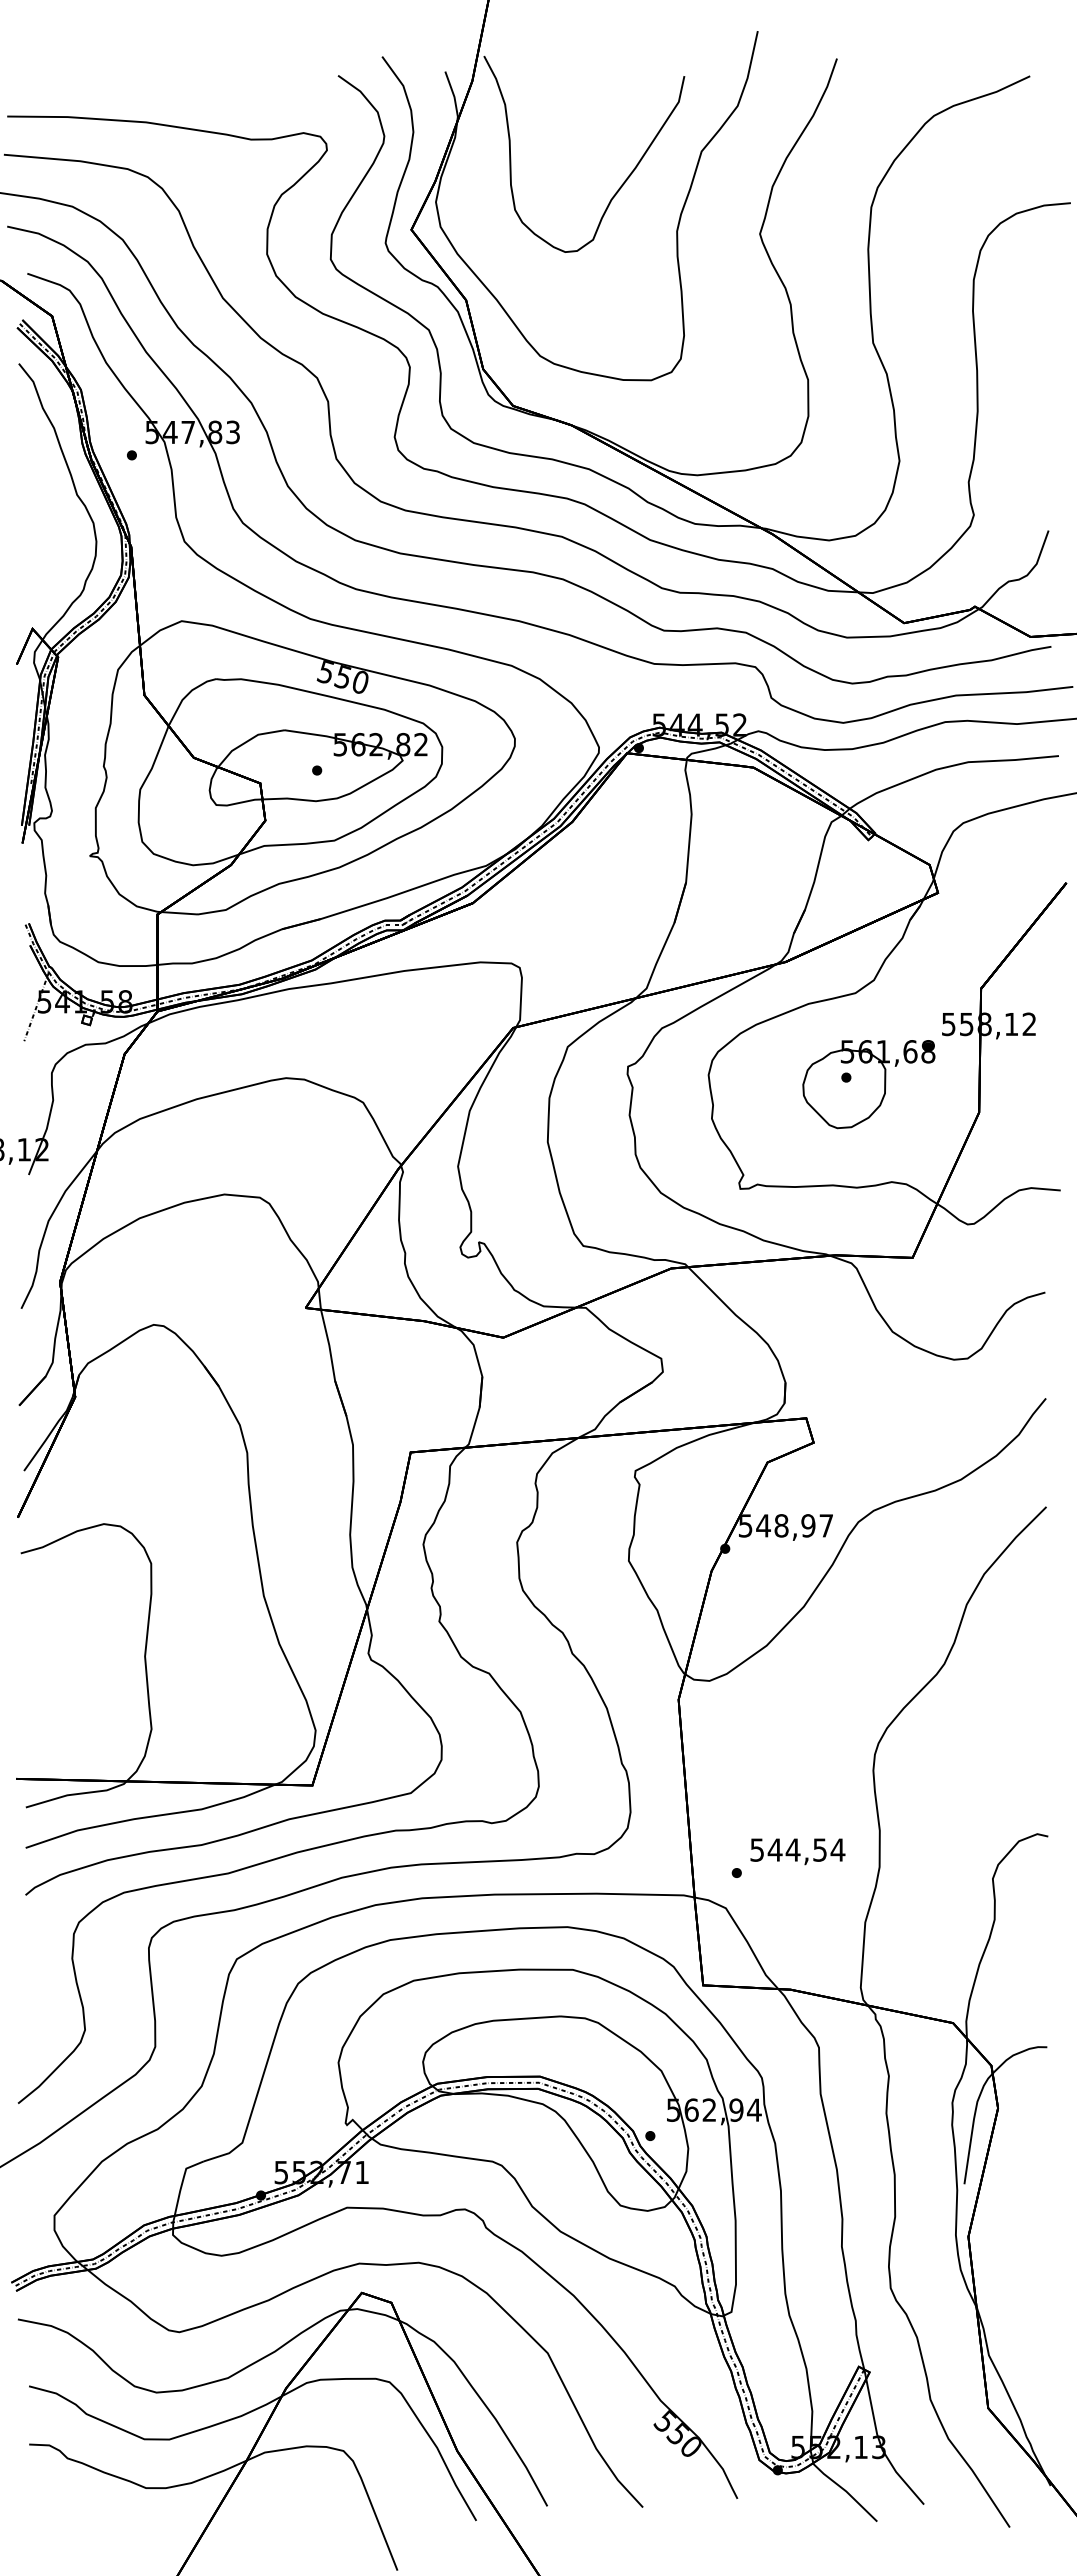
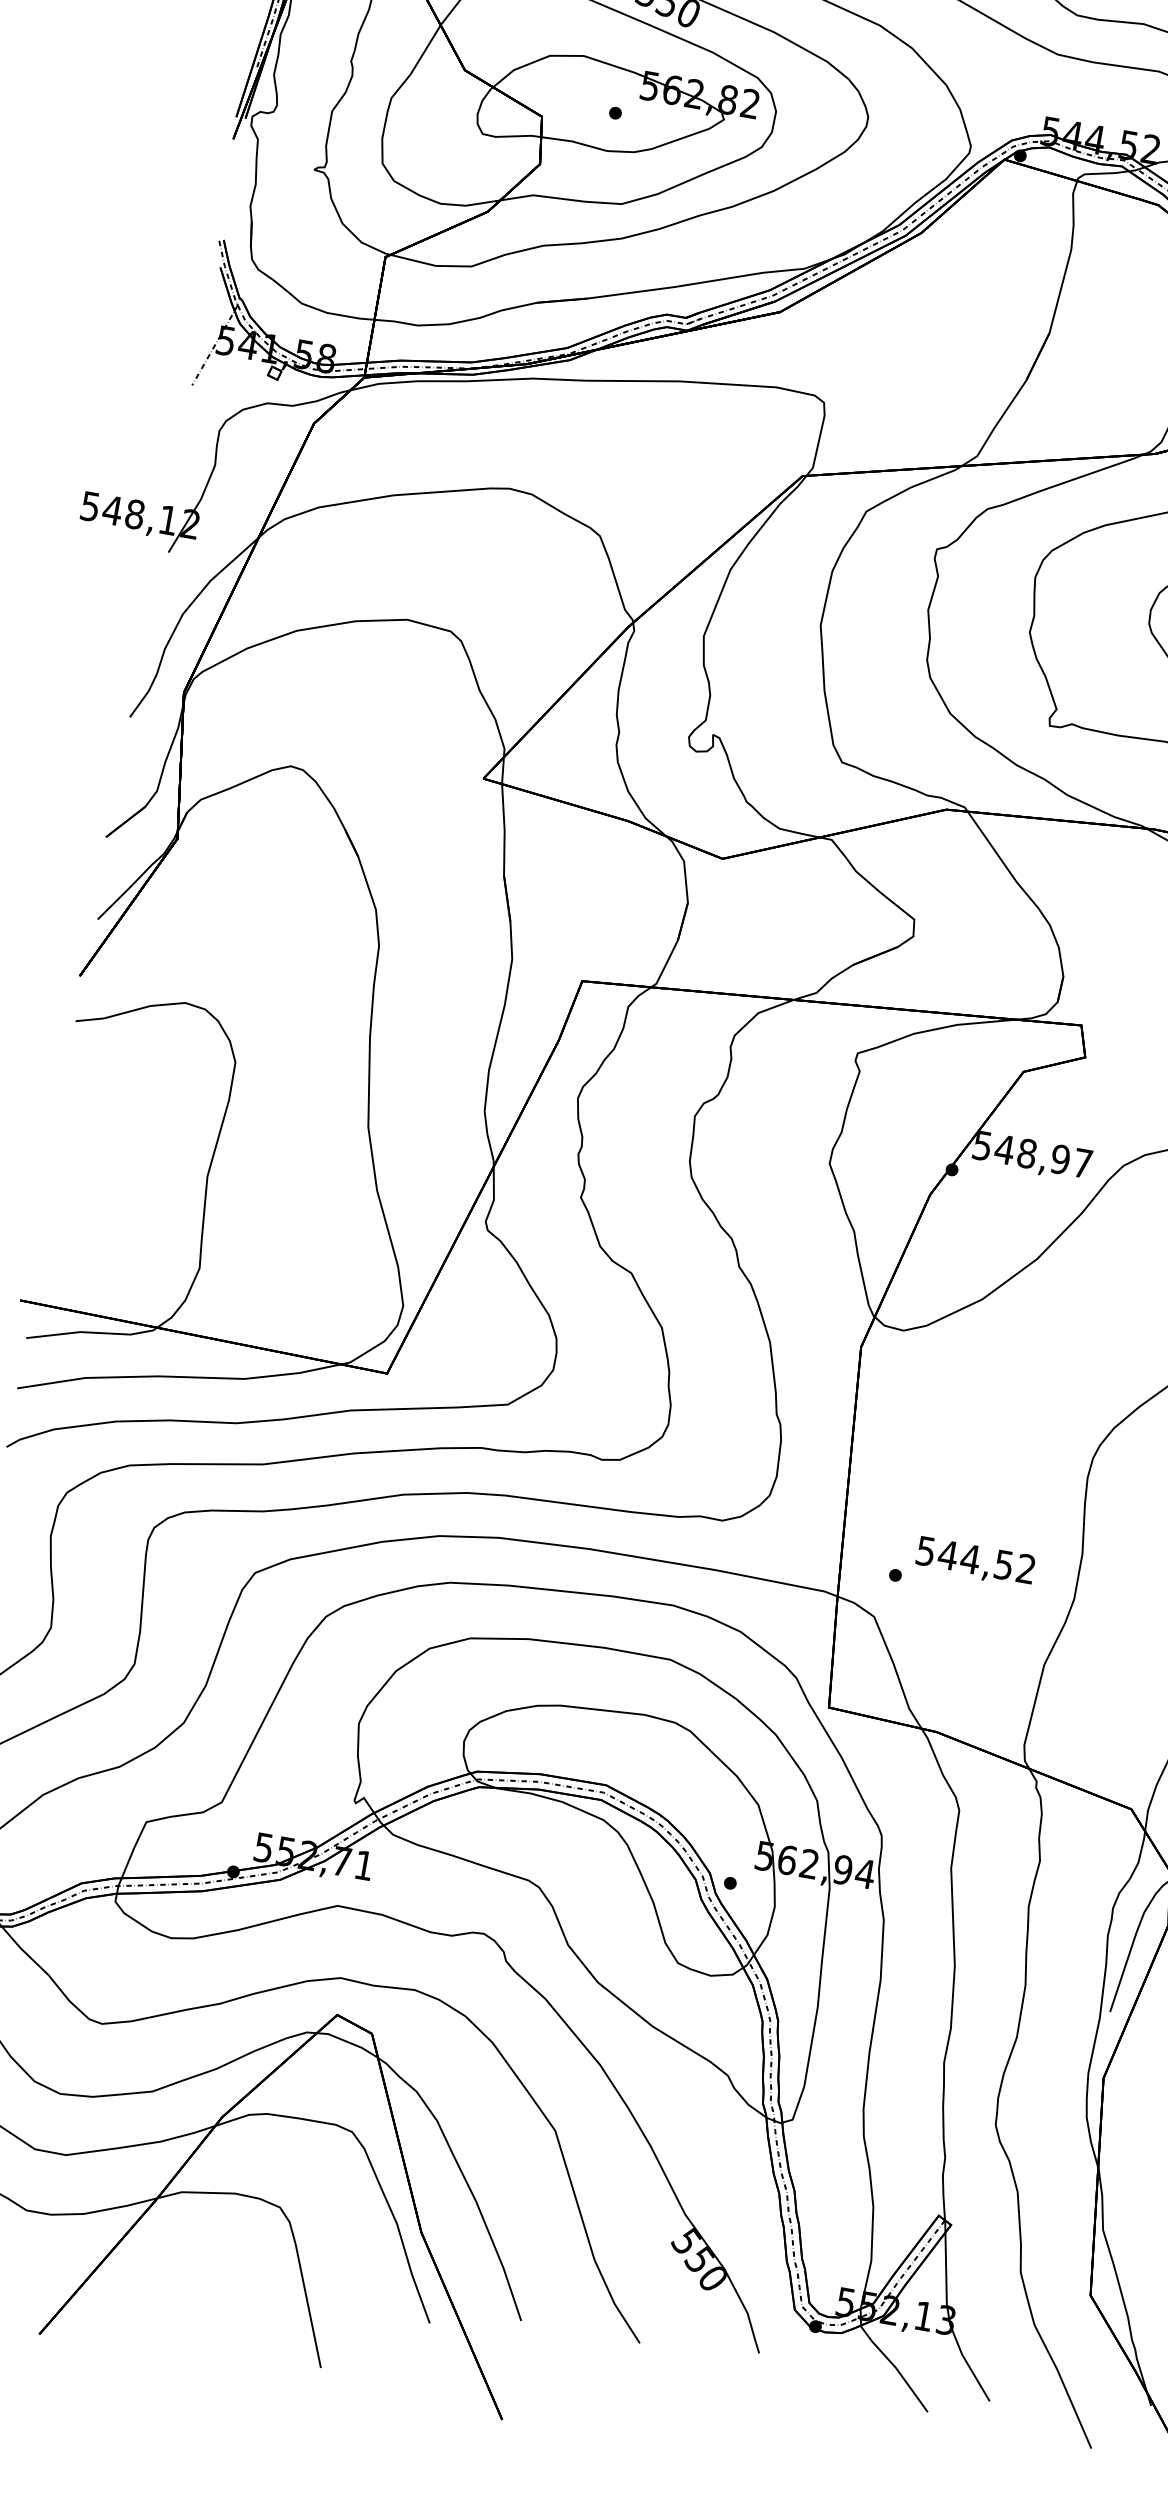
text: (837, 1849) -> (1025, 1568), 544,54 -> 544,52

